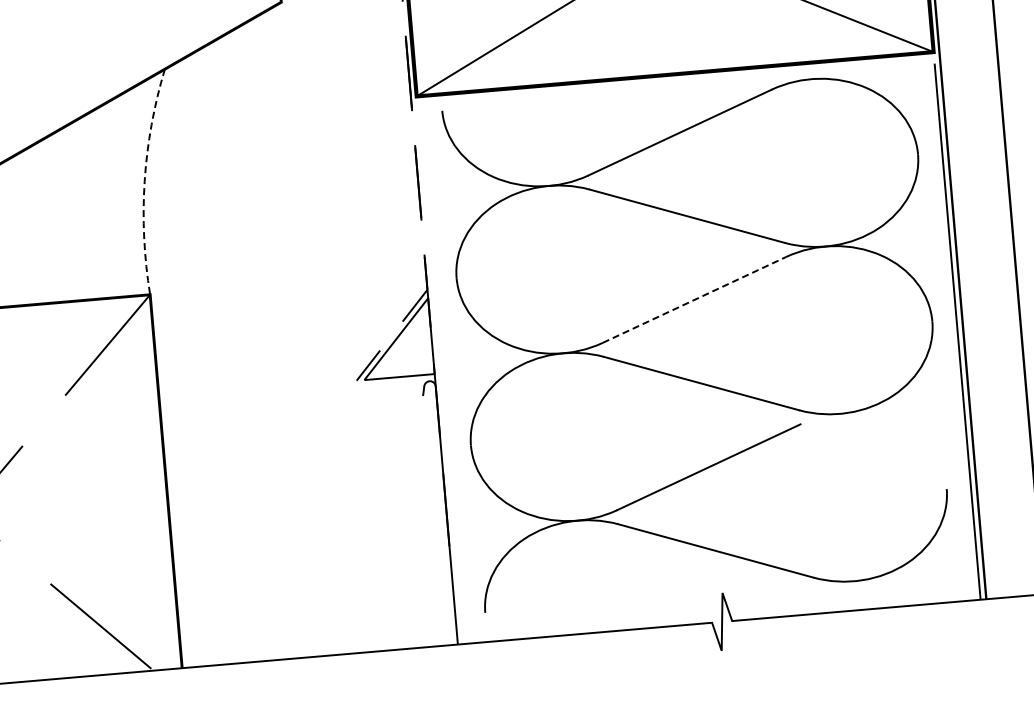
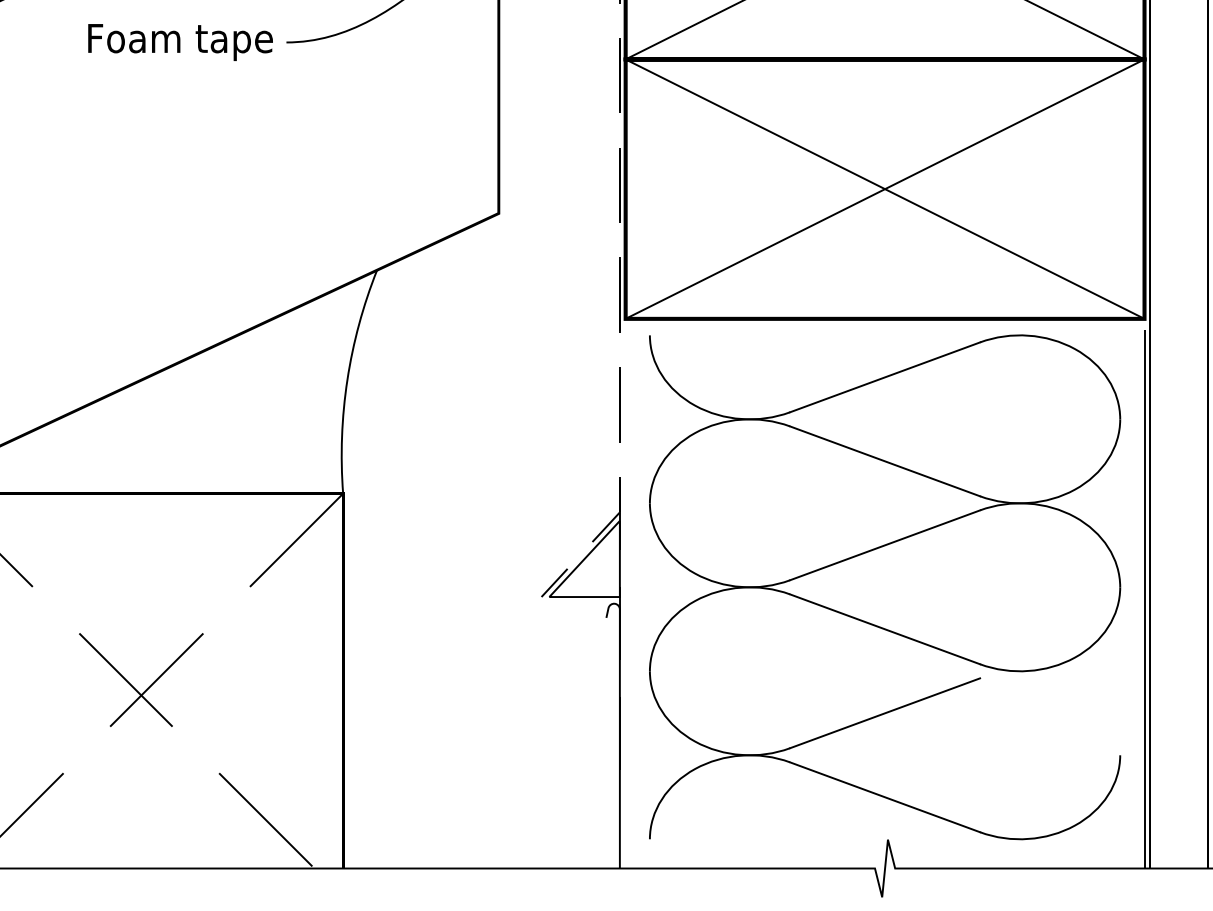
arc: (144, 181) -> (347, 380), dashed -> solid
line: (694, 300) -> (885, 545), dashed -> solid

